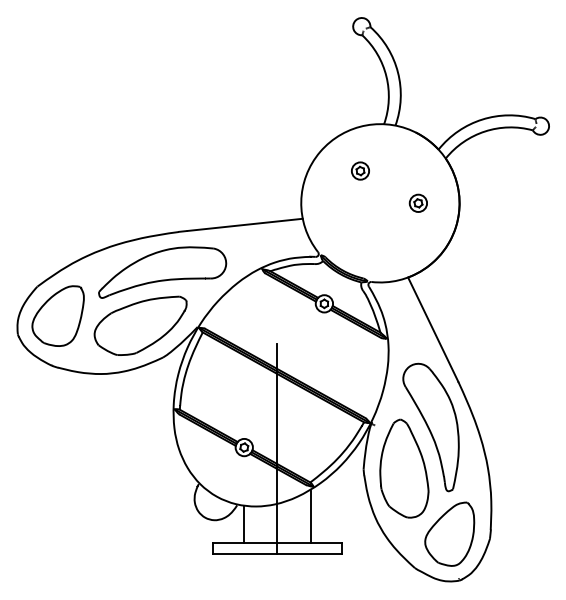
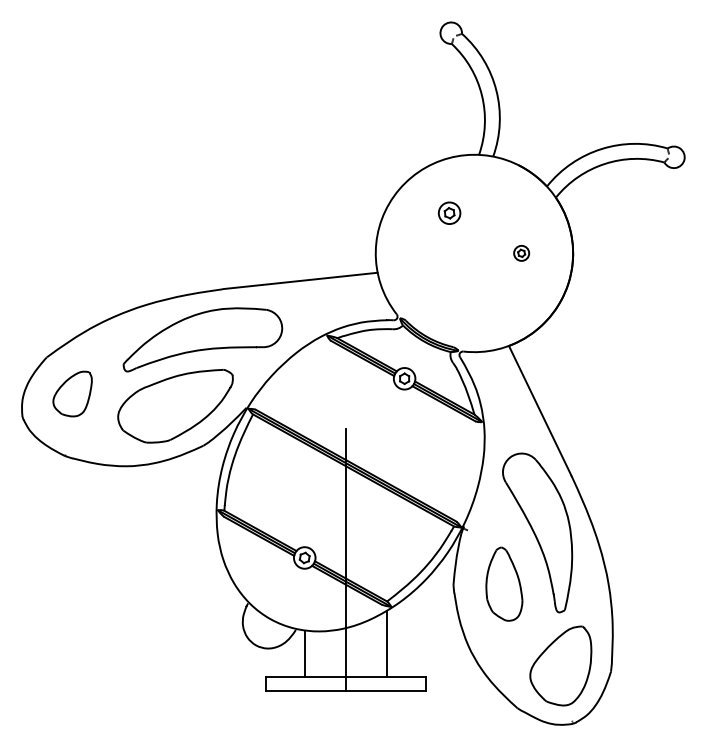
part: (417, 202) -> (520, 252), size x0.7
part: (57, 315) -> (71, 393), size x0.6
part: (404, 468) -> (504, 584), size x0.6

